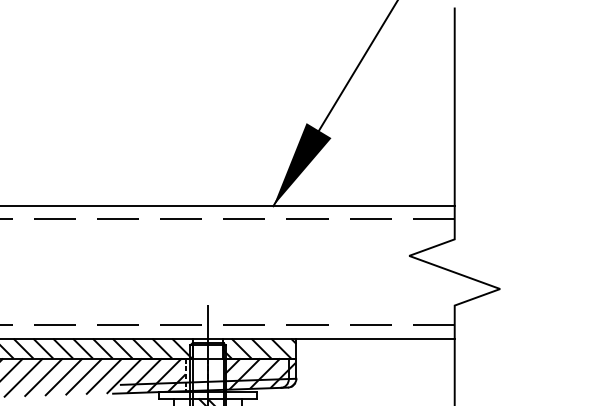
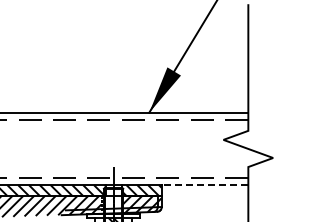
line: (374, 339) -> (204, 185), solid -> dashed

